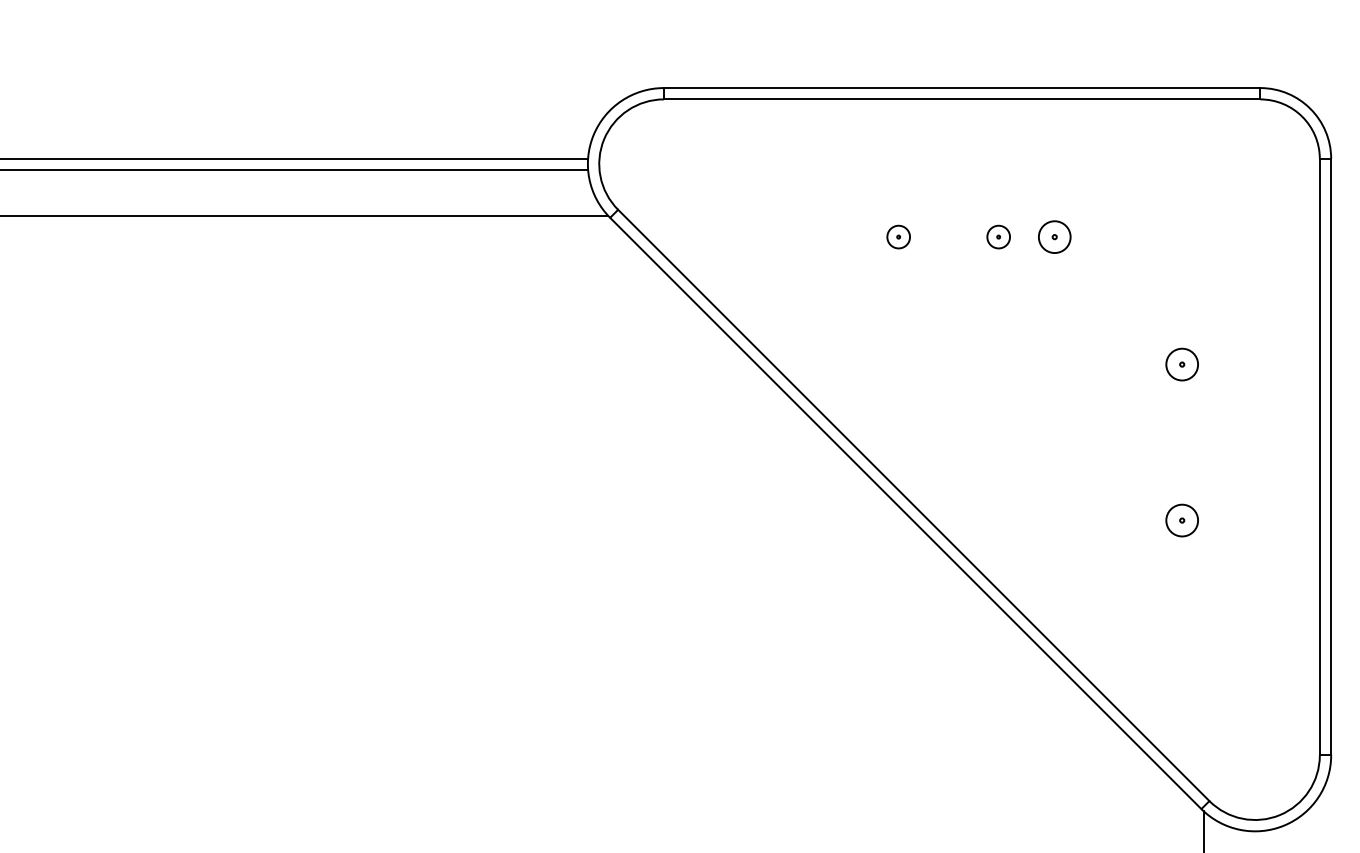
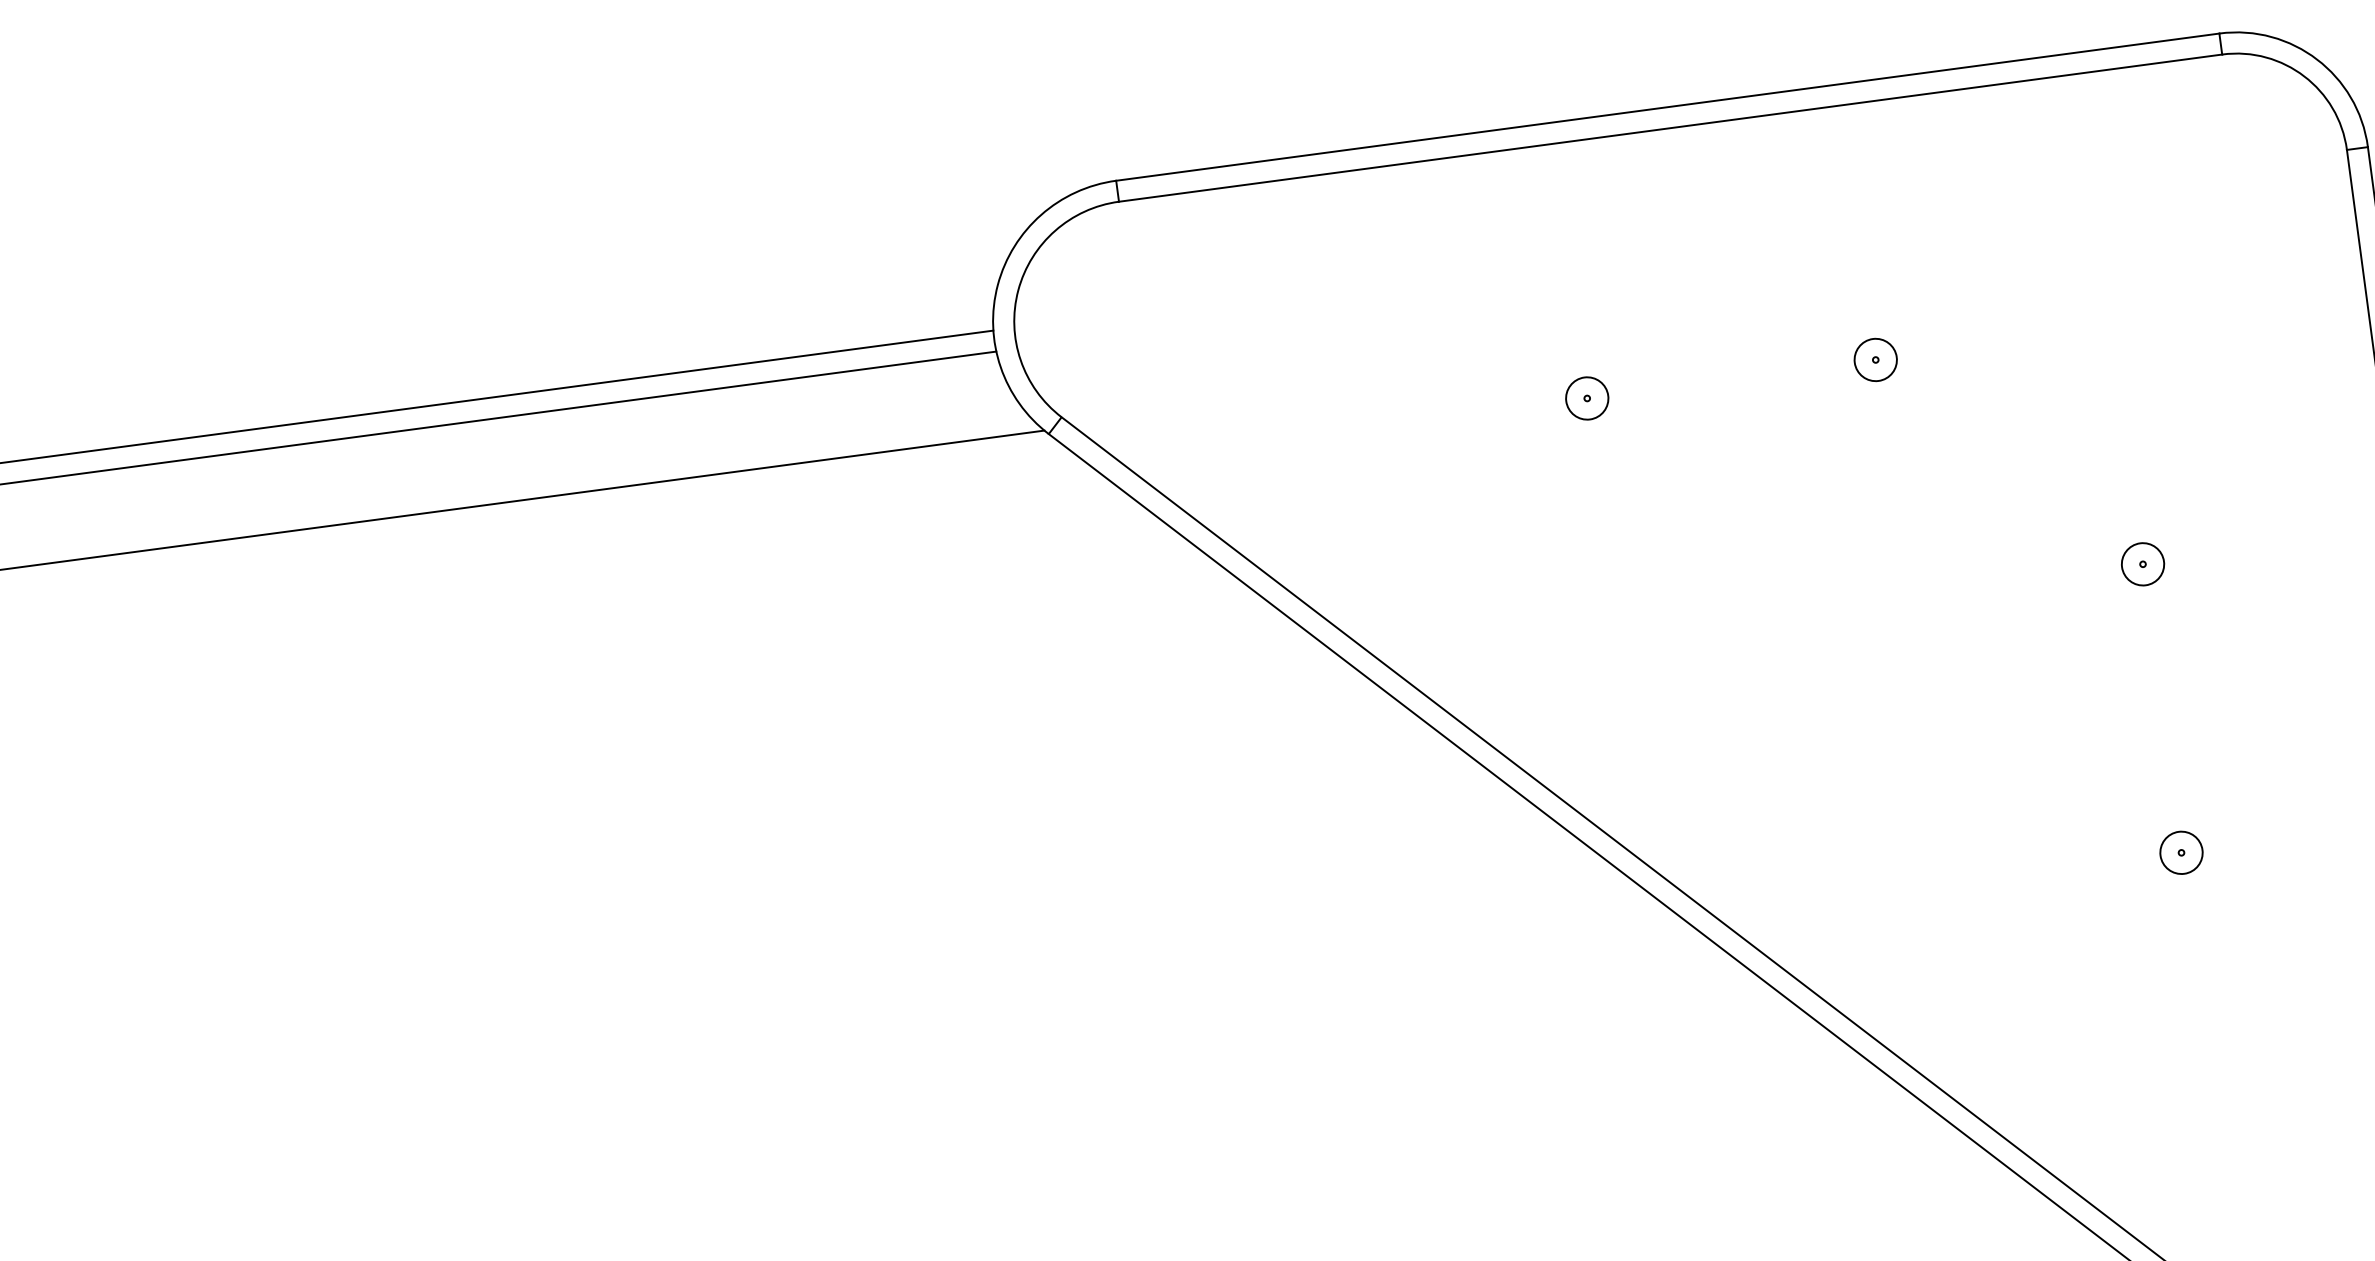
part: (998, 236) -> (1771, 372), removed
part: (1054, 236) -> (1875, 358), size x0.71
part: (1181, 364) -> (2141, 564), size x0.71
part: (1181, 520) -> (2180, 852), size x0.71

